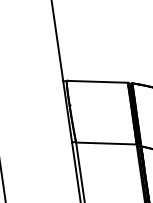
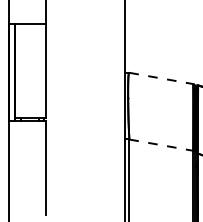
line: (97, 81) -> (161, 78), solid -> dashed
line: (106, 143) -> (161, 145), solid -> dashed

